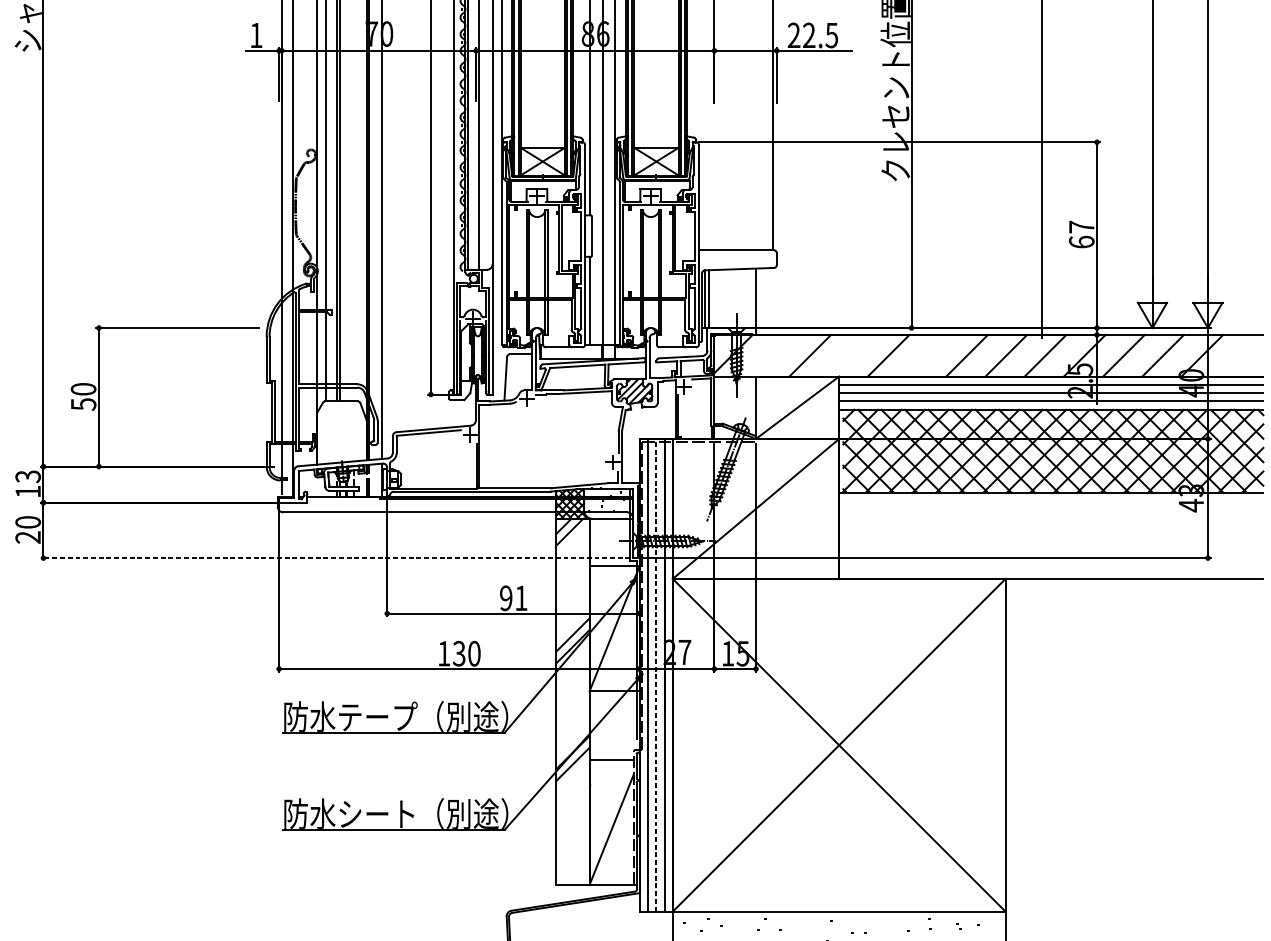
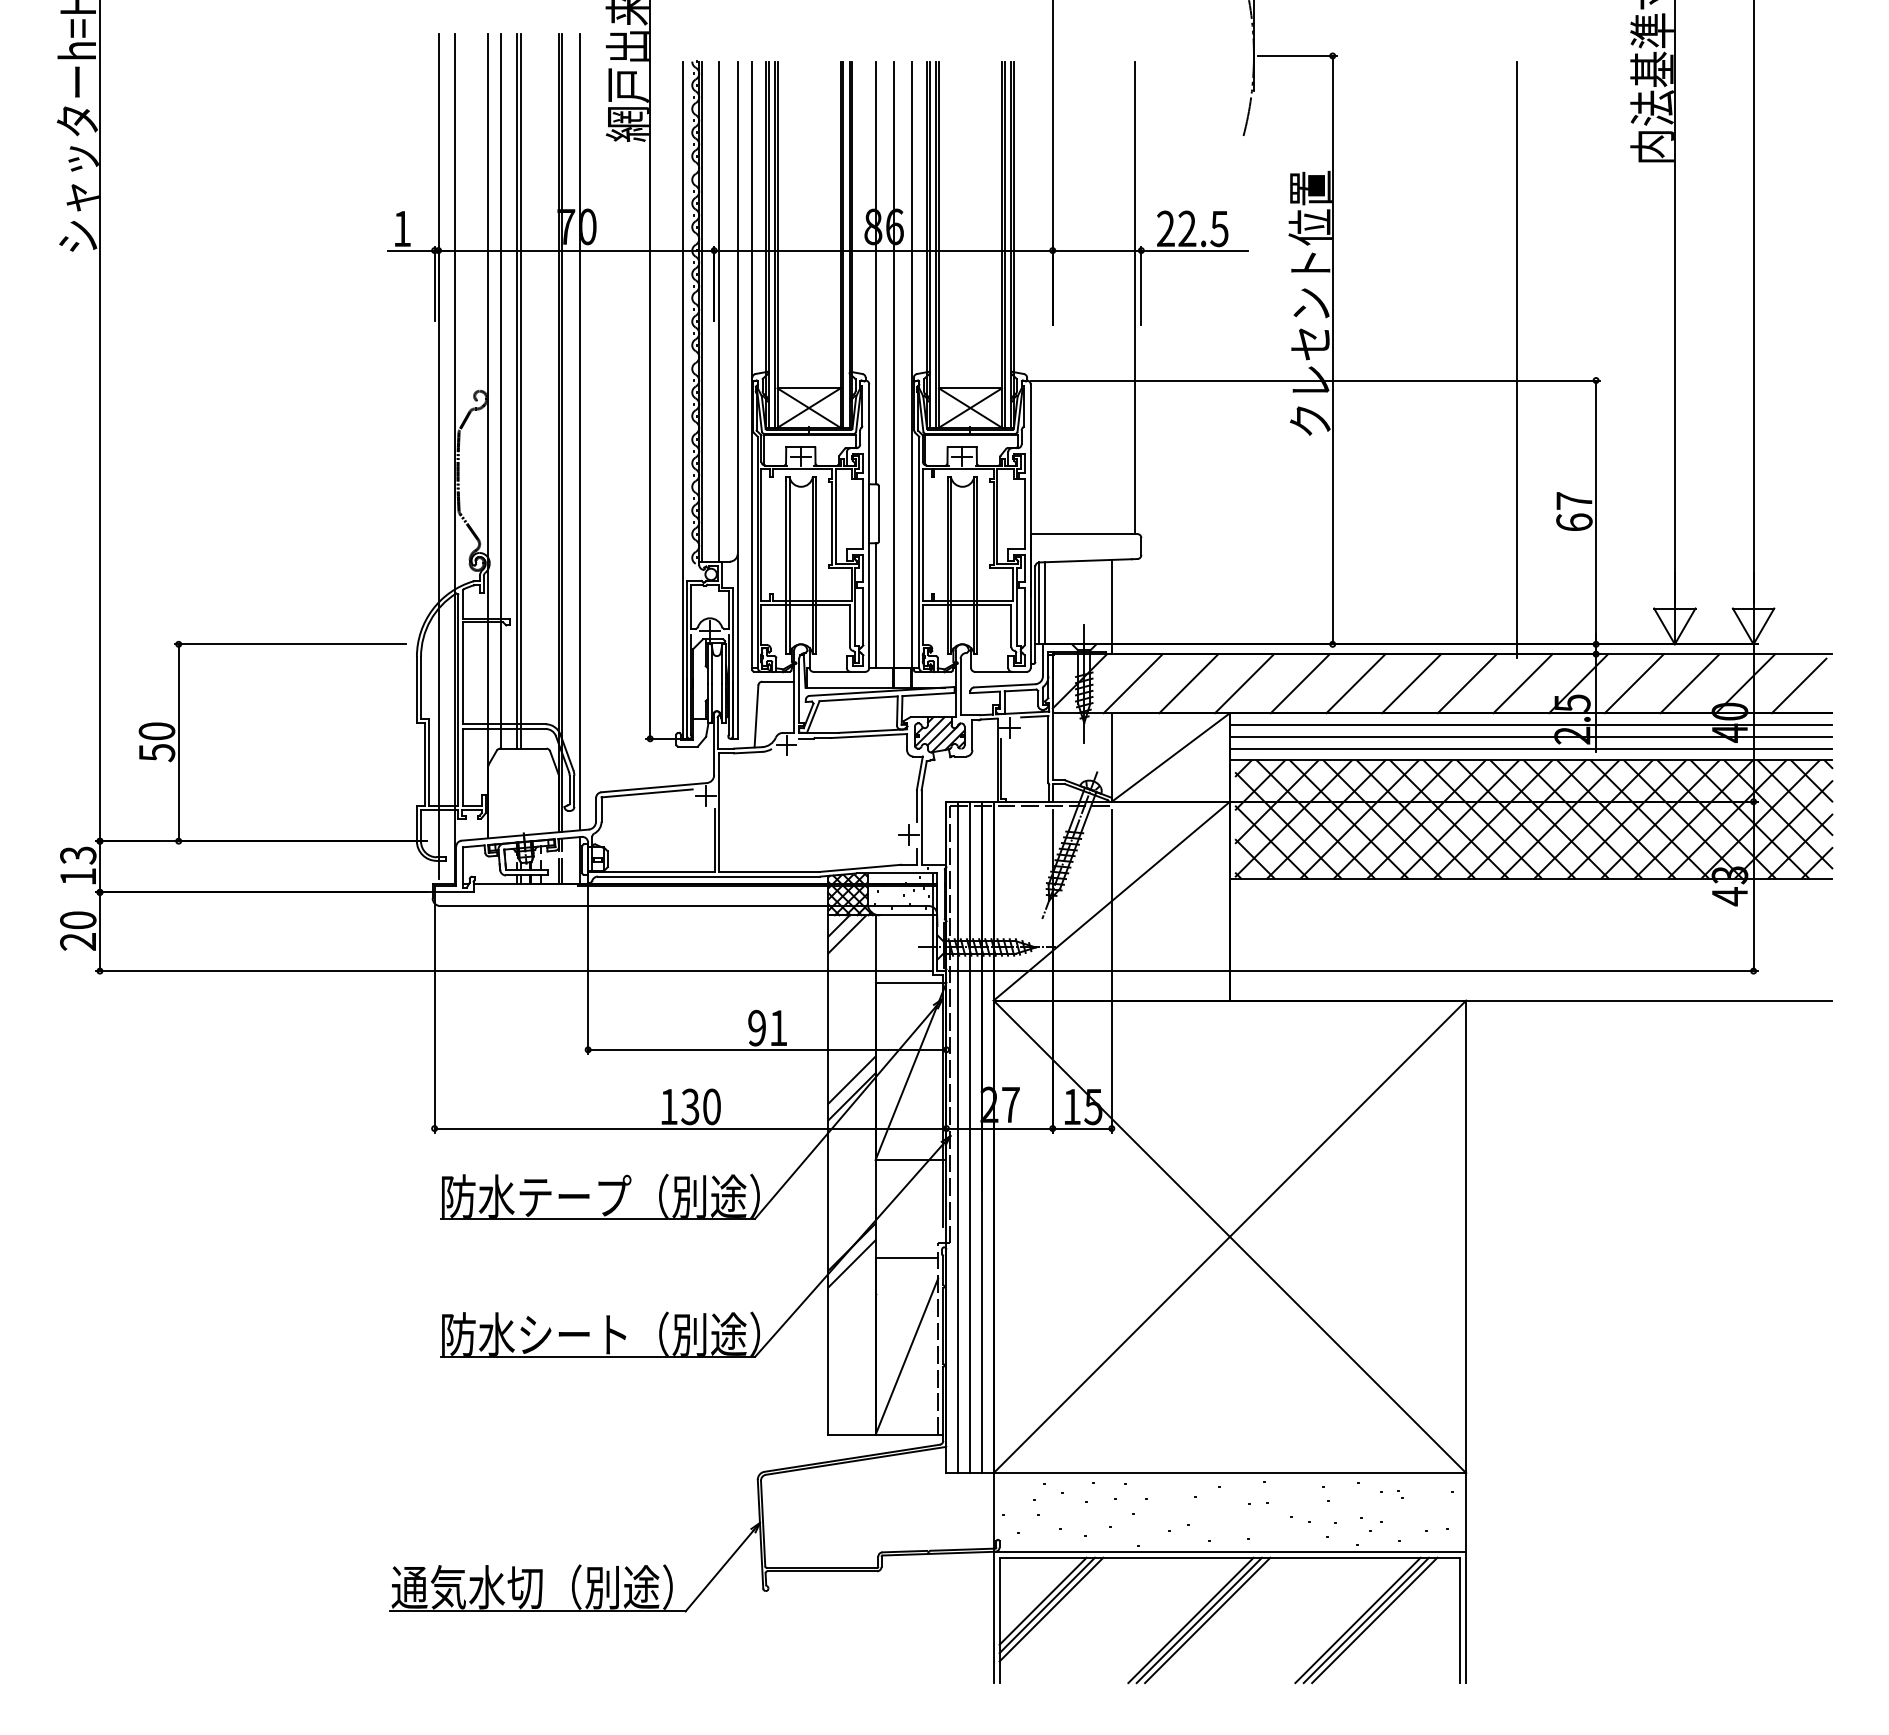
line: (770, 355) -> (1132, 683), added
line: (849, 355) -> (1244, 683), added
line: (927, 355) -> (1355, 683), added
line: (1239, 357) -> (1798, 685), added
line: (335, 558) -> (514, 971), dashed -> solid
line: (656, 675) -> (970, 1137), dashed -> solid

